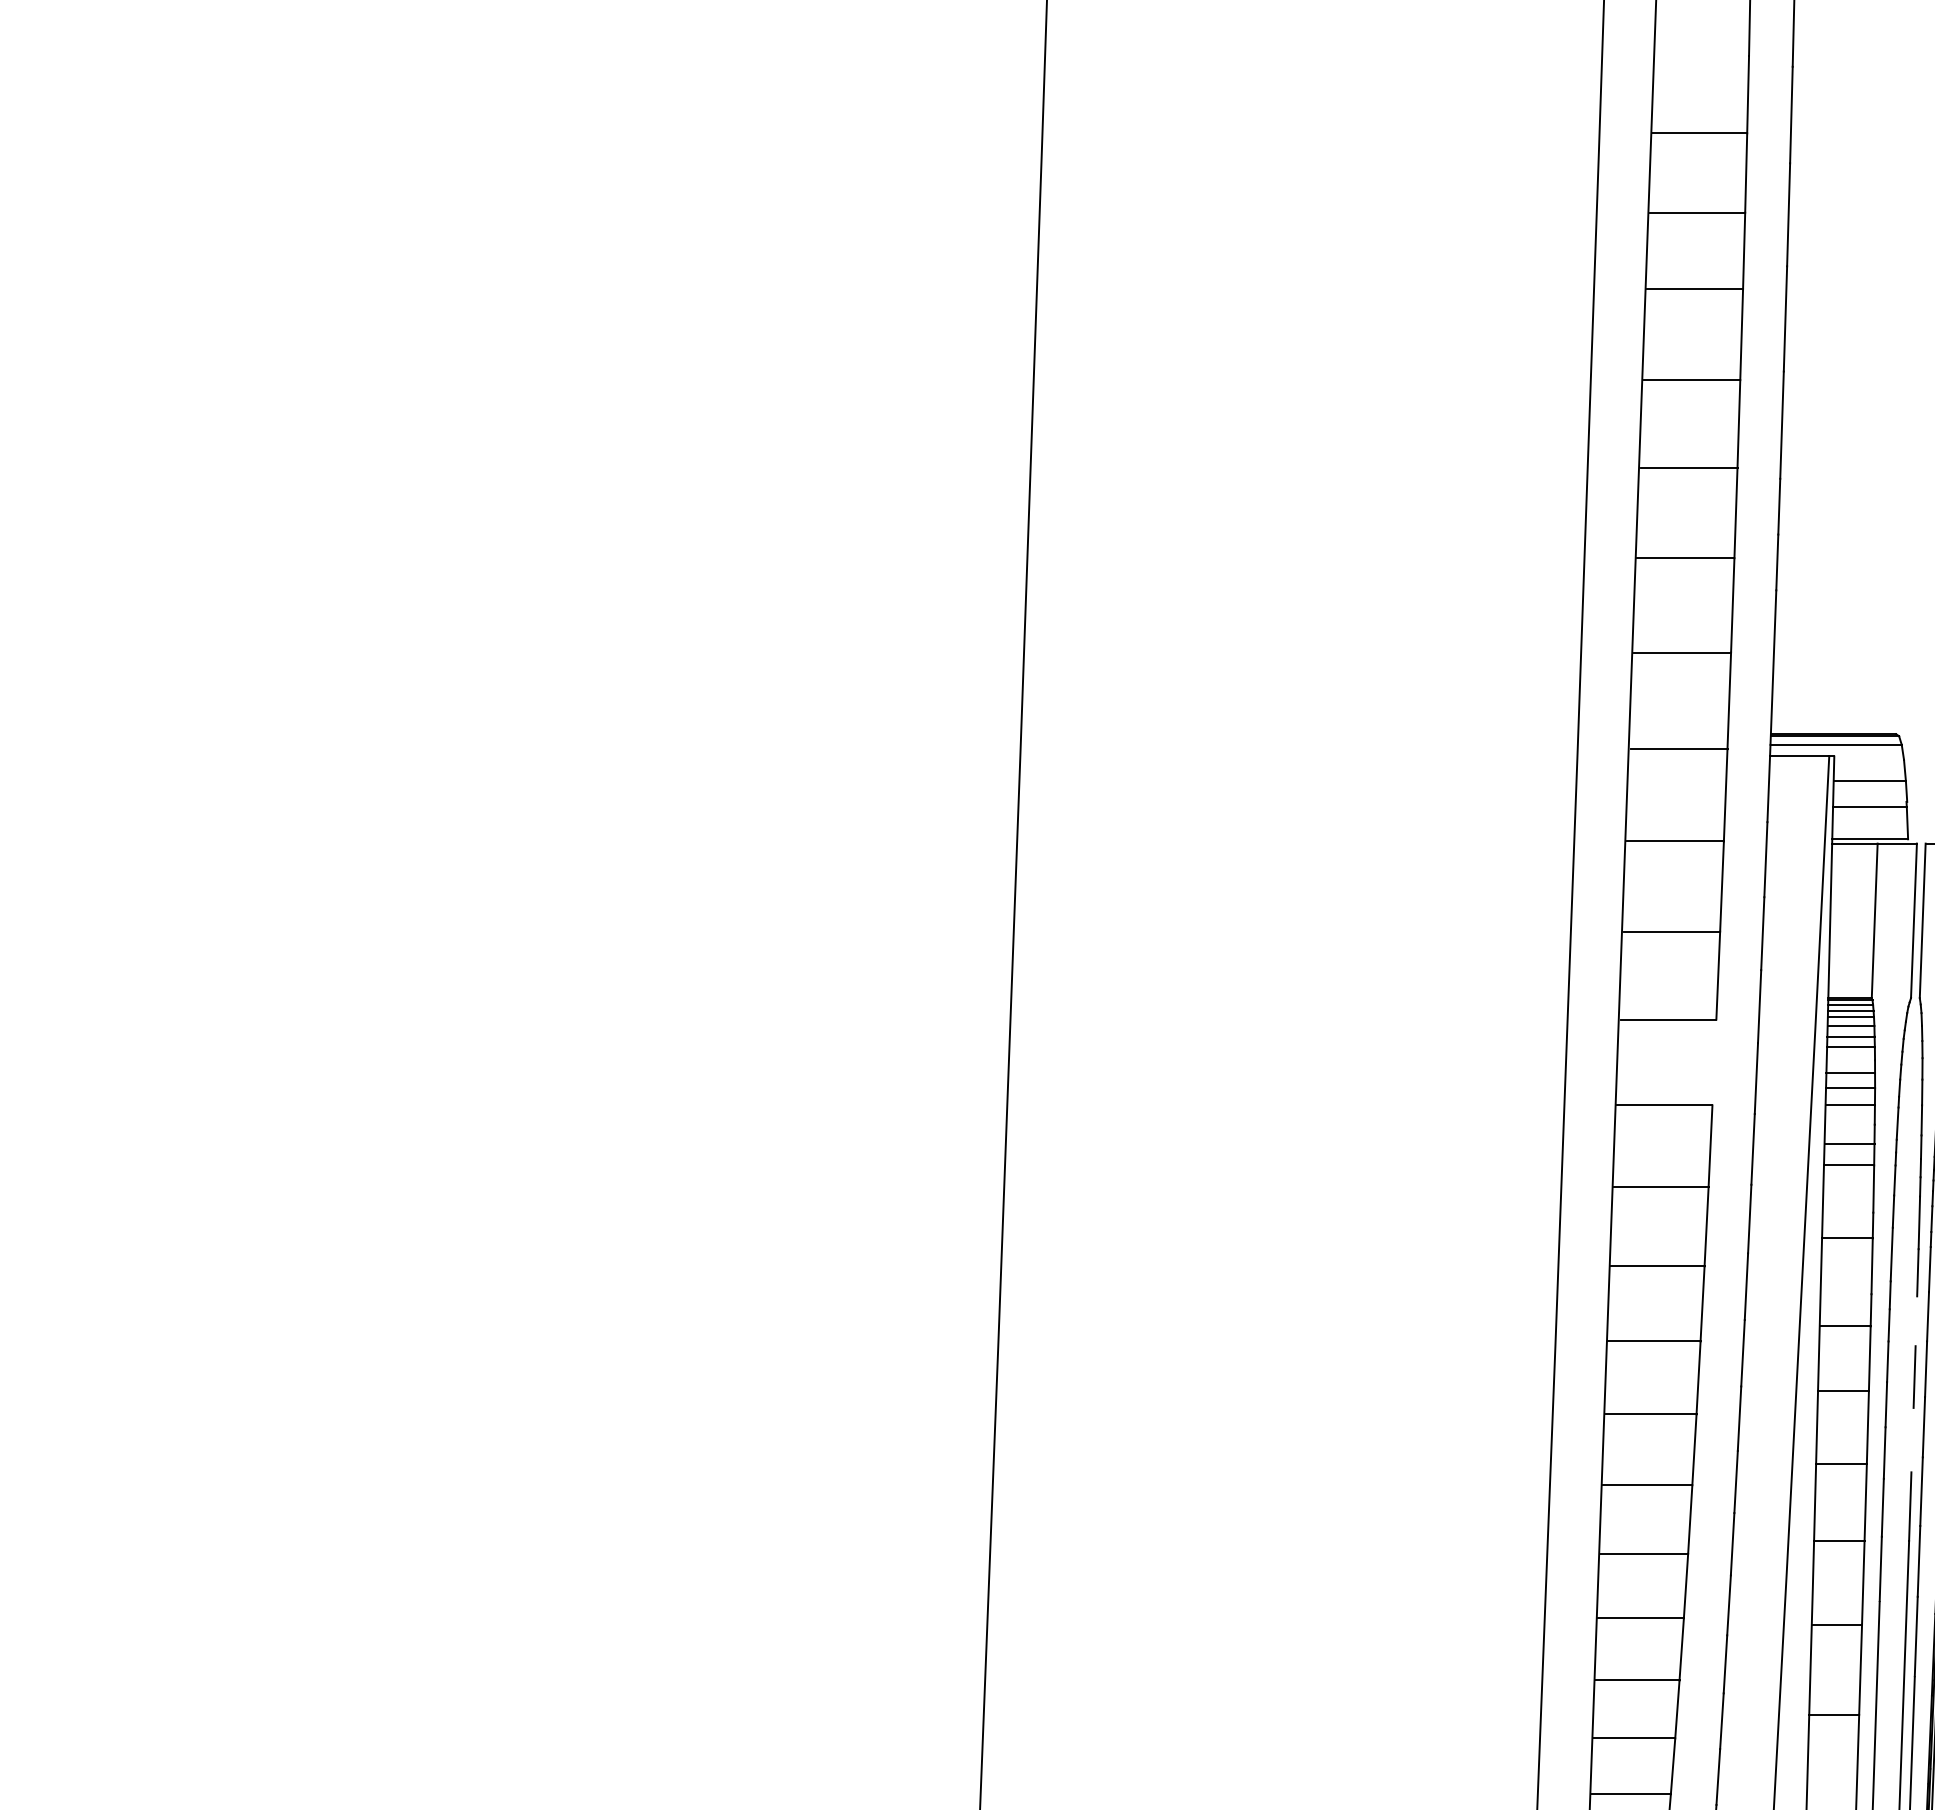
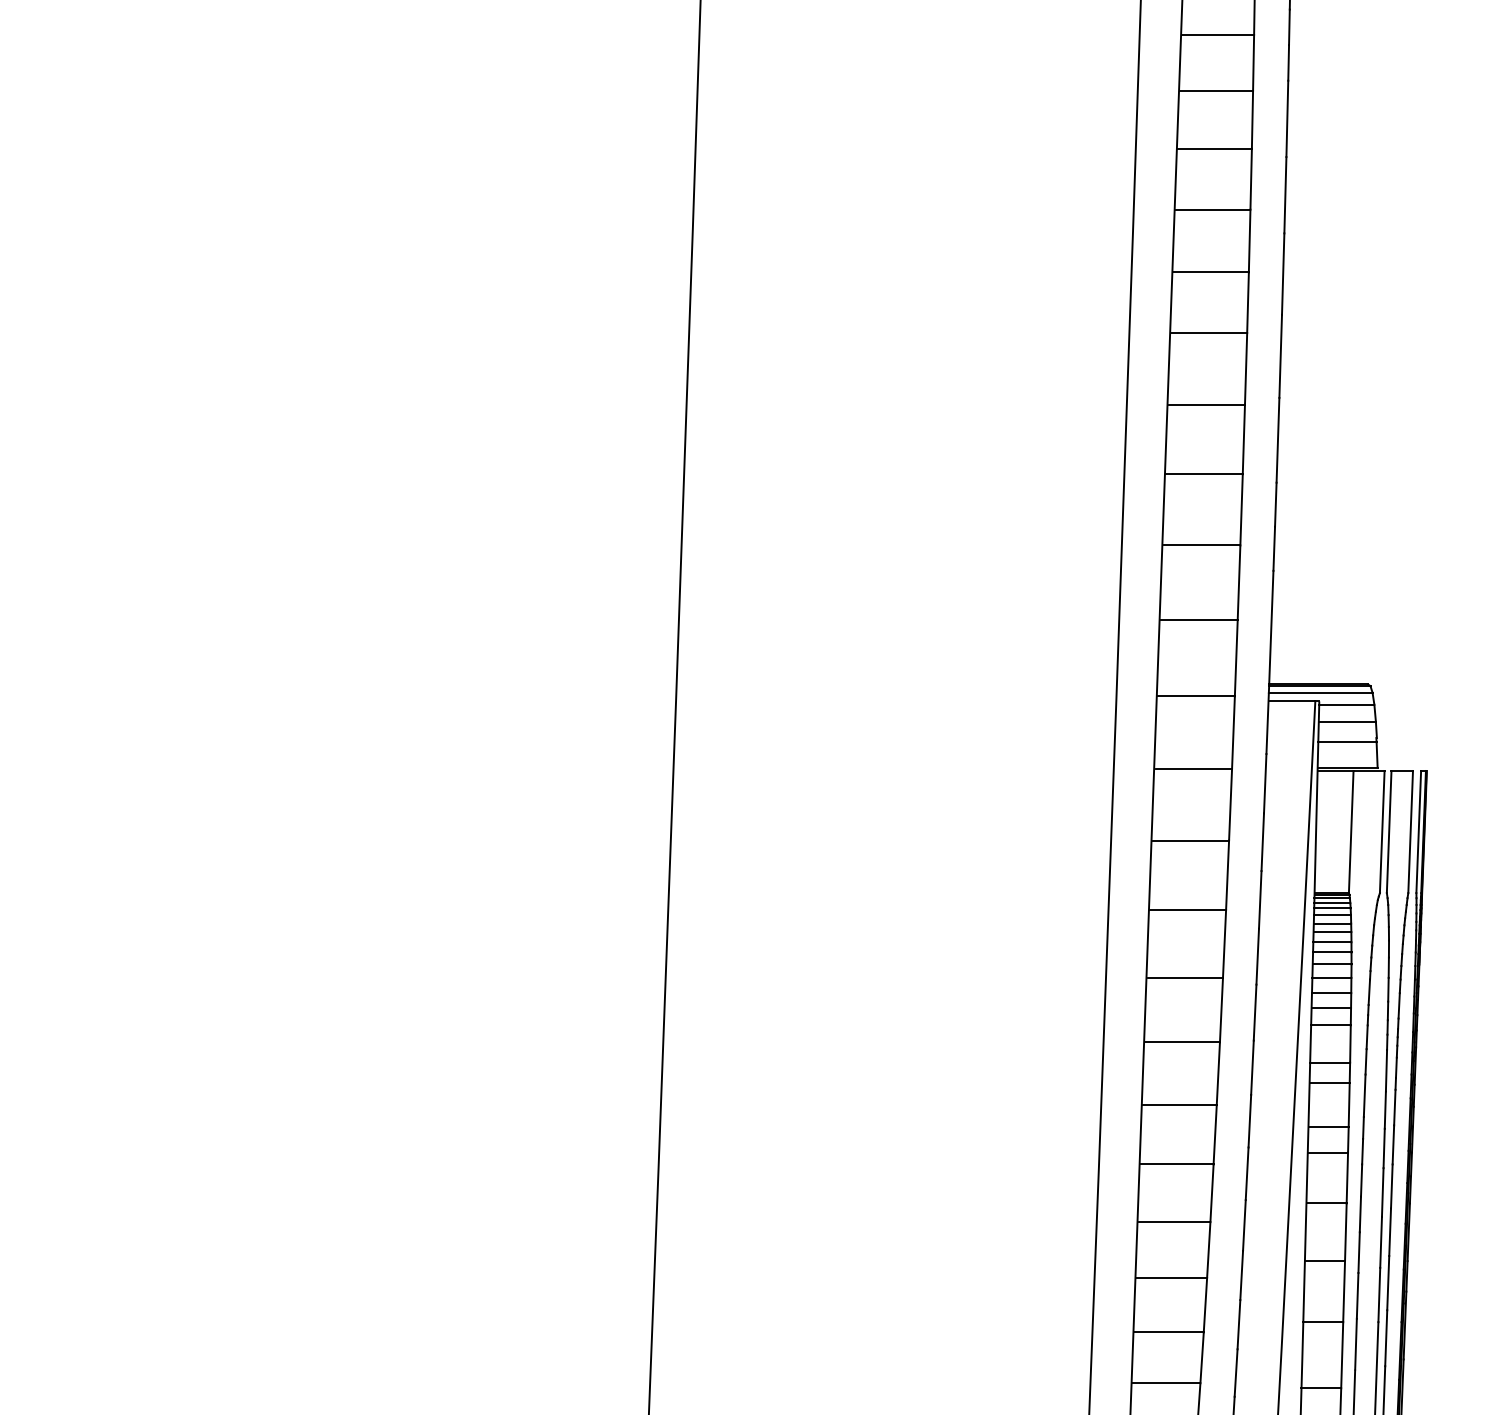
line: (1702, 56) -> (1215, 148), added
line: (1869, 759) -> (1347, 704), added
line: (1850, 1060) -> (1332, 942), added
line: (1714, 1062) -> (1224, 943), added
line: (1849, 1124) -> (1331, 992), added
line: (1847, 1212) -> (1329, 1062), added
line: (1845, 1294) -> (1328, 1127), added
line: (1916, 1321) -> (1384, 1148), added
line: (1912, 1439) -> (1381, 1241), added

